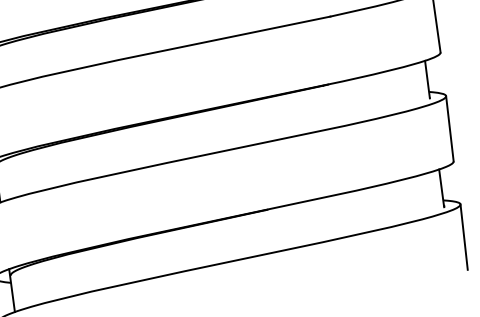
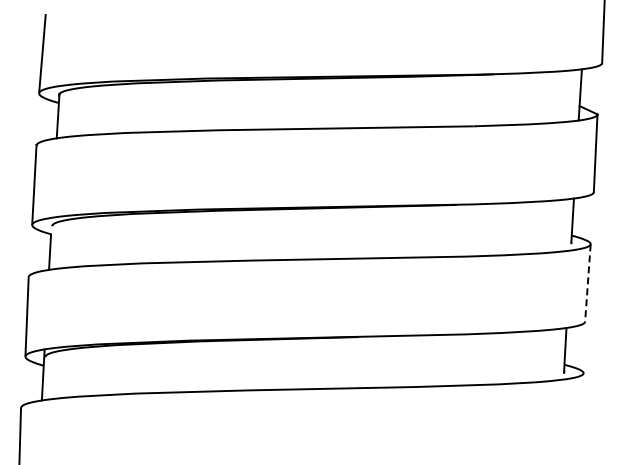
line: (449, 129) -> (587, 283), solid -> dashed
line: (463, 236) -> (580, 411), removed

